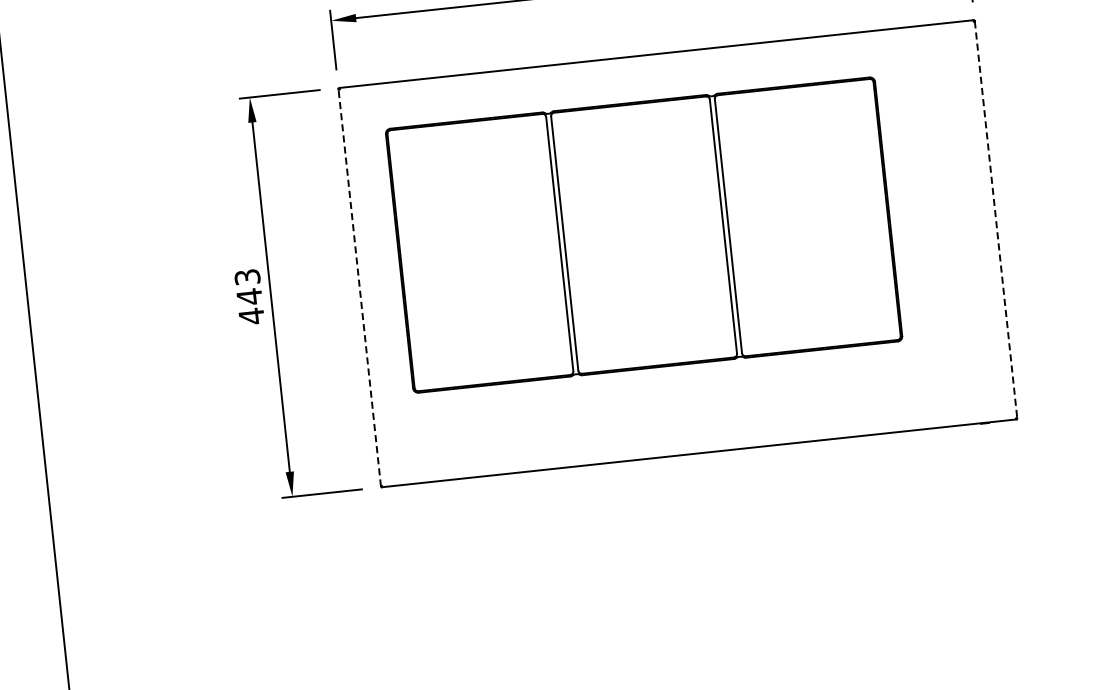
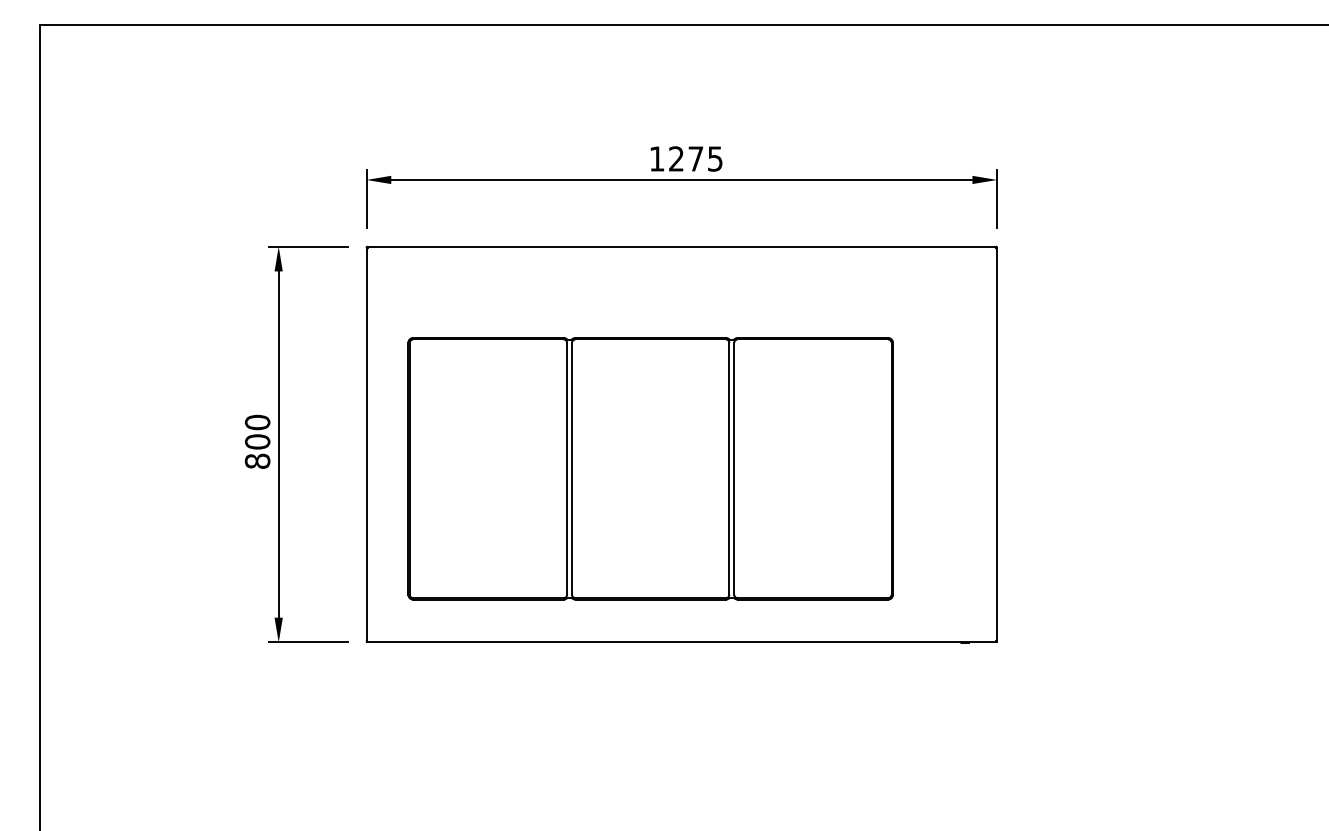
line: (996, 219) -> (997, 444), dashed -> solid
part: (643, 234) -> (650, 468), moved
line: (359, 287) -> (366, 444), dashed -> solid
text: (249, 296) -> (257, 441), 443 -> 800

